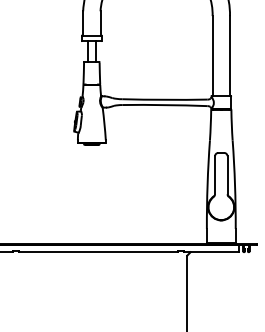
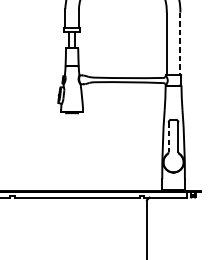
line: (229, 56) -> (180, 44), solid -> dashed
line: (215, 175) -> (169, 137), solid -> dashed

